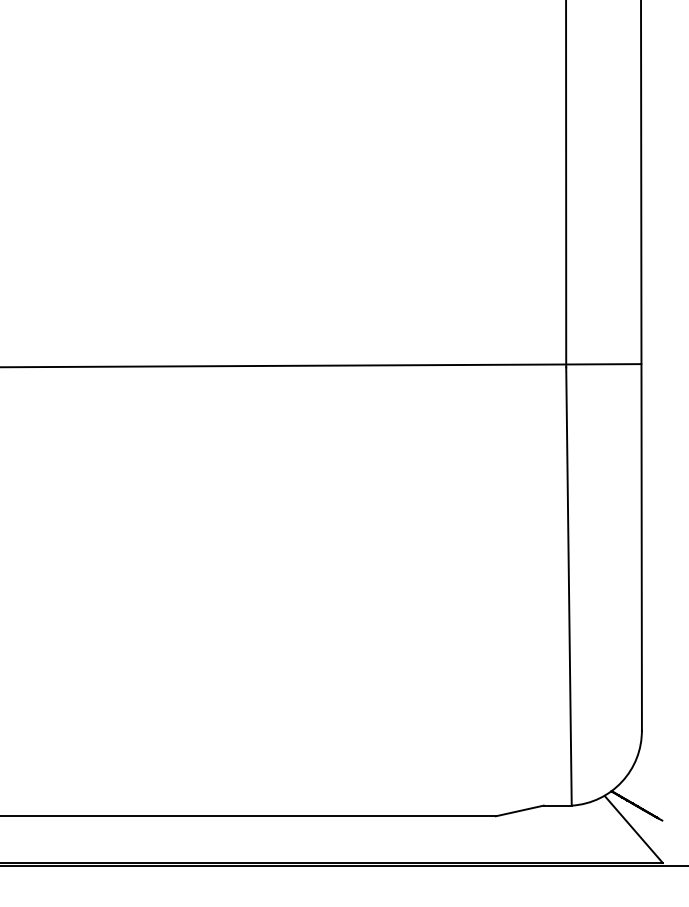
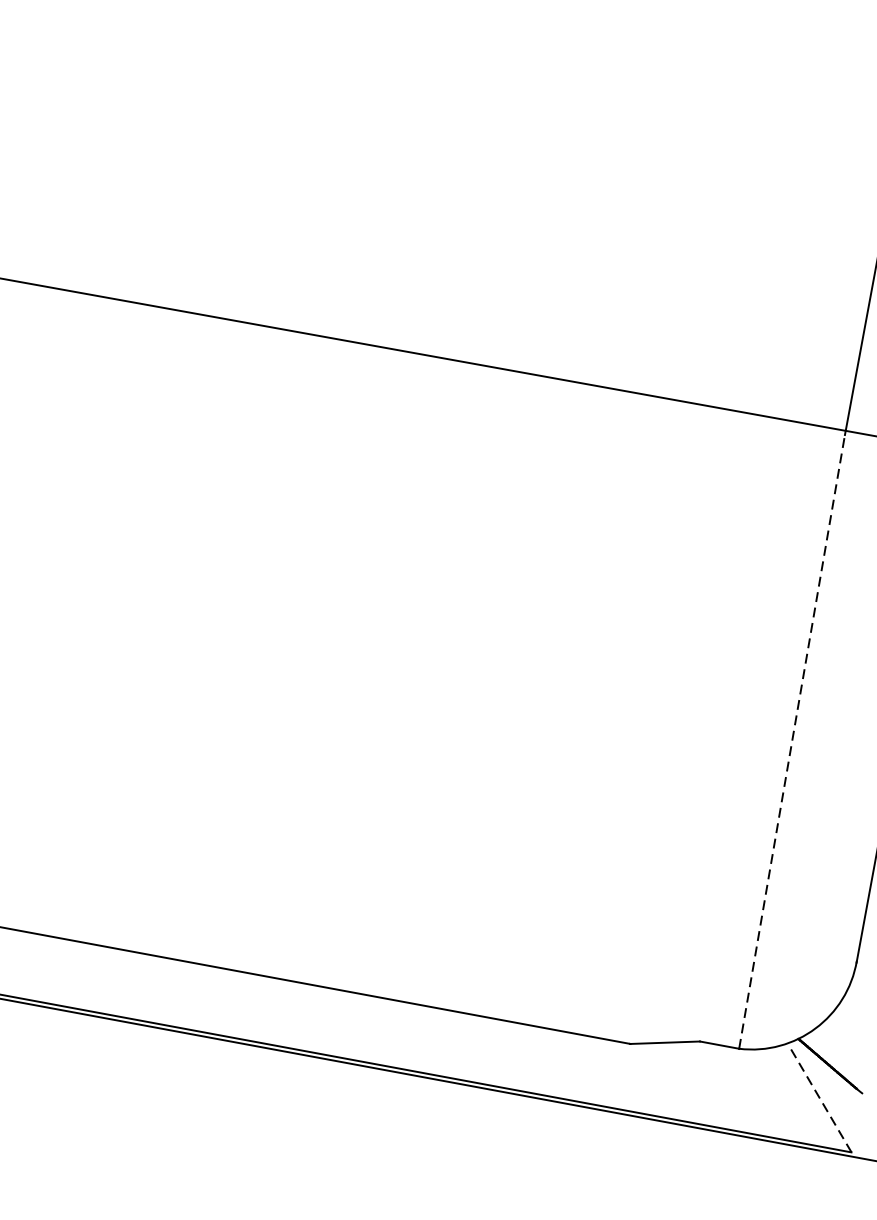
line: (568, 586) -> (791, 741), solid -> dashed
line: (633, 829) -> (819, 1098), solid -> dashed

